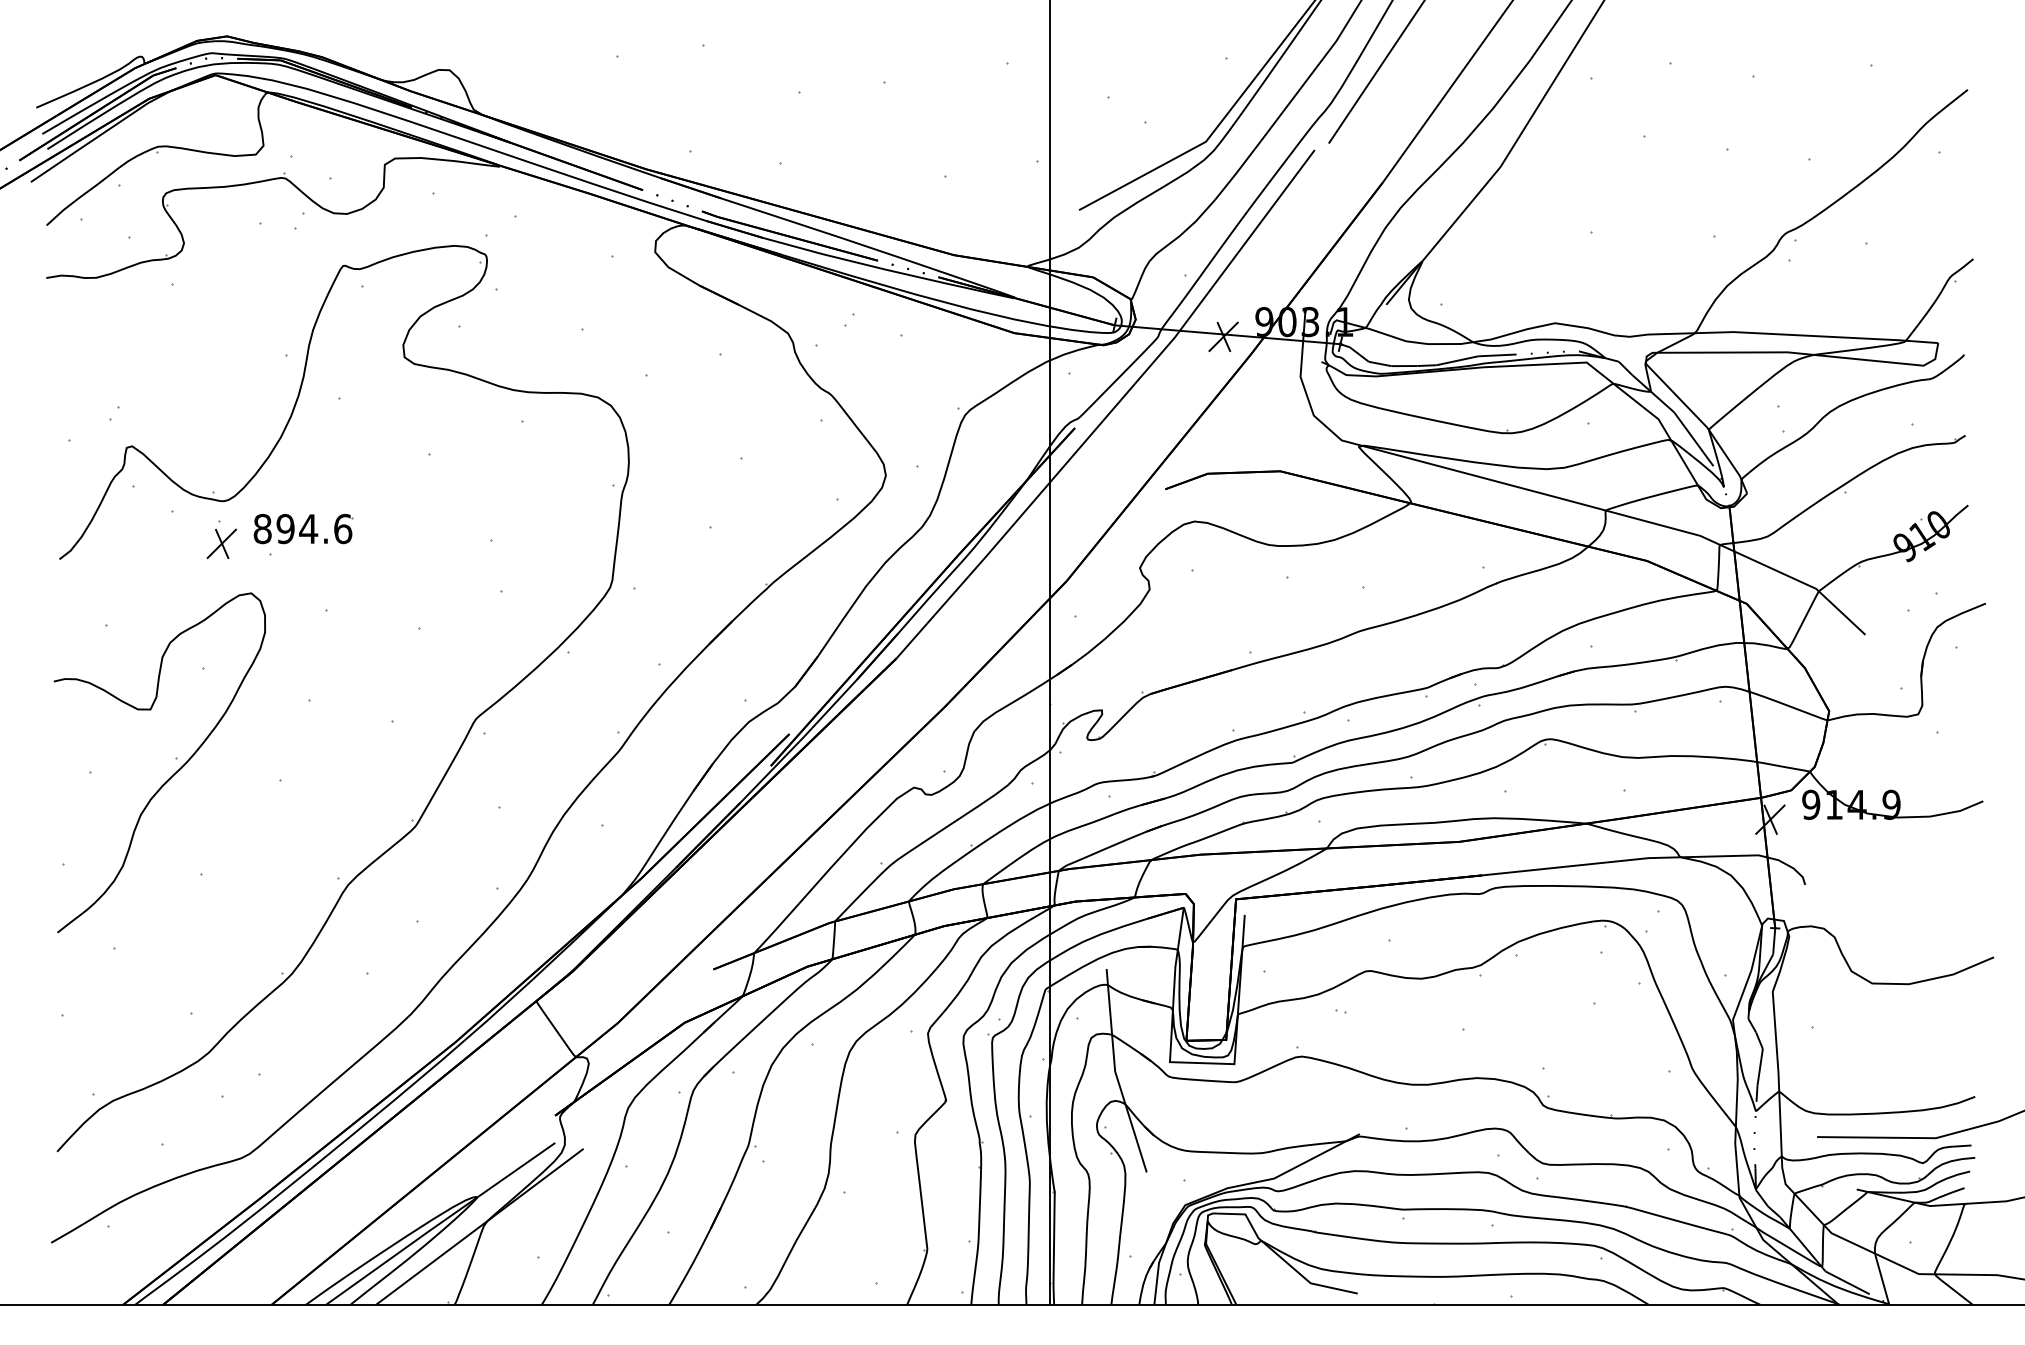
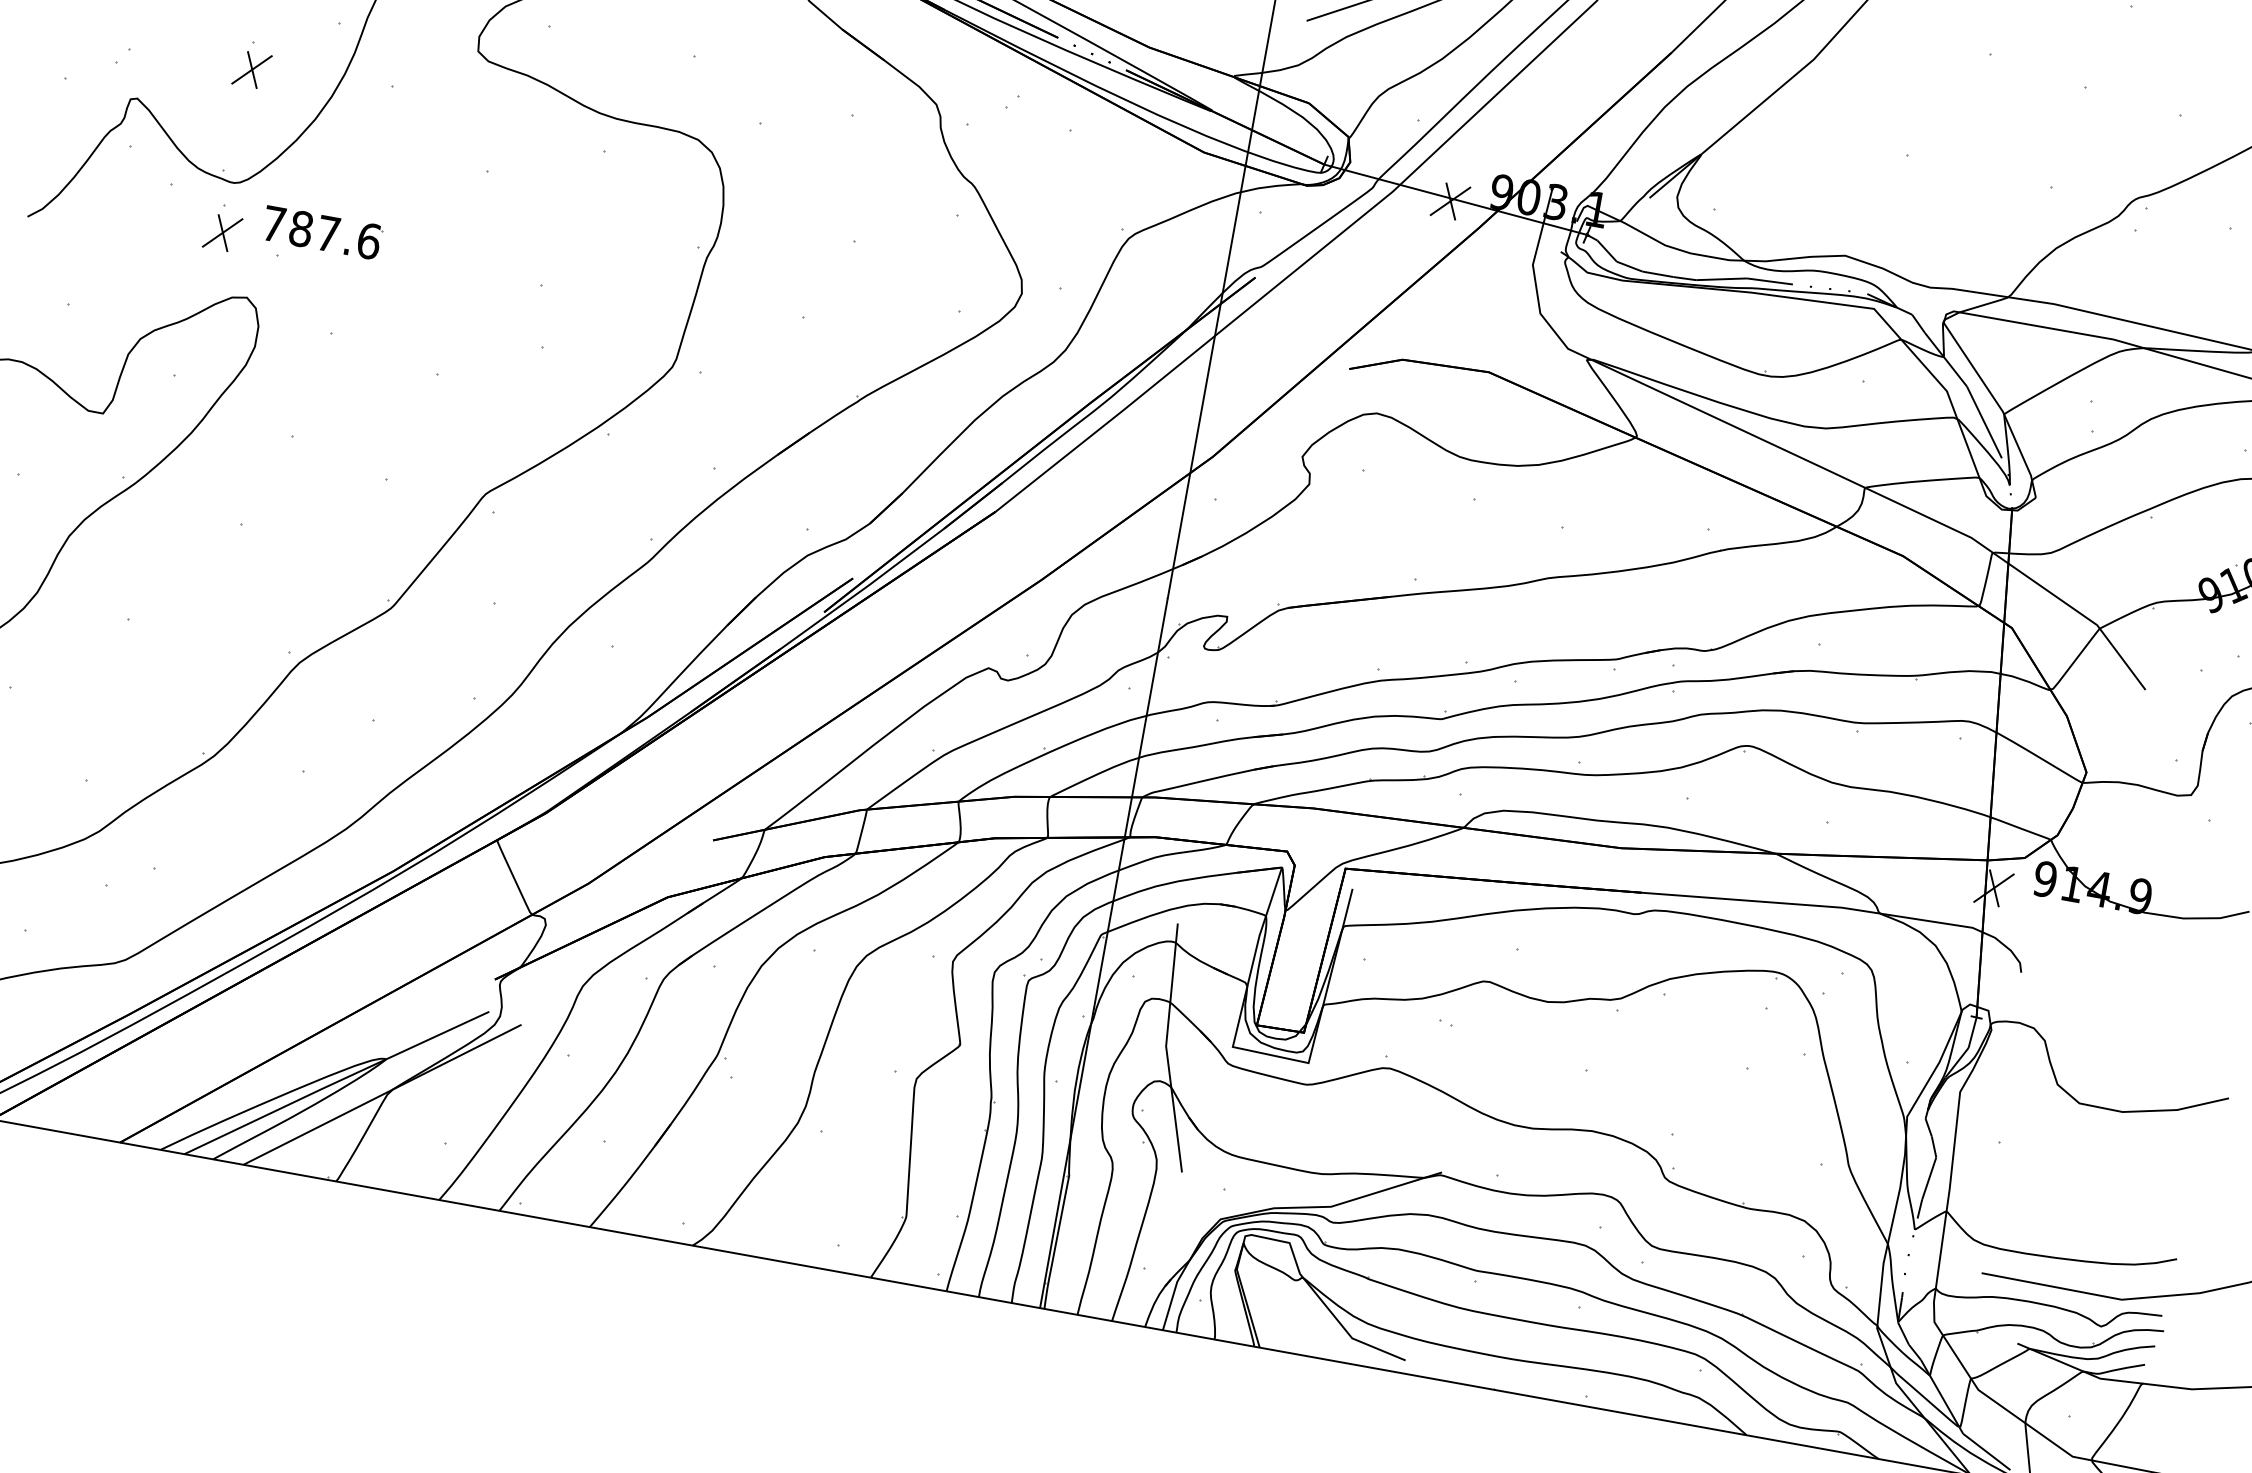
part: (221, 401) -> (252, 64), added
text: (285, 529) -> (300, 229), 894.6 -> 787.6

